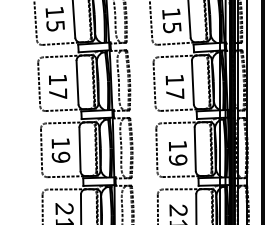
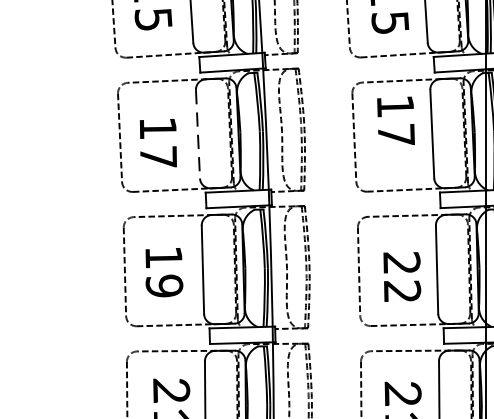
line: (77, 82) -> (197, 133), solid -> dashed
text: (174, 86) -> (394, 119), moved
text: (177, 152) -> (400, 276), 19 -> 22

